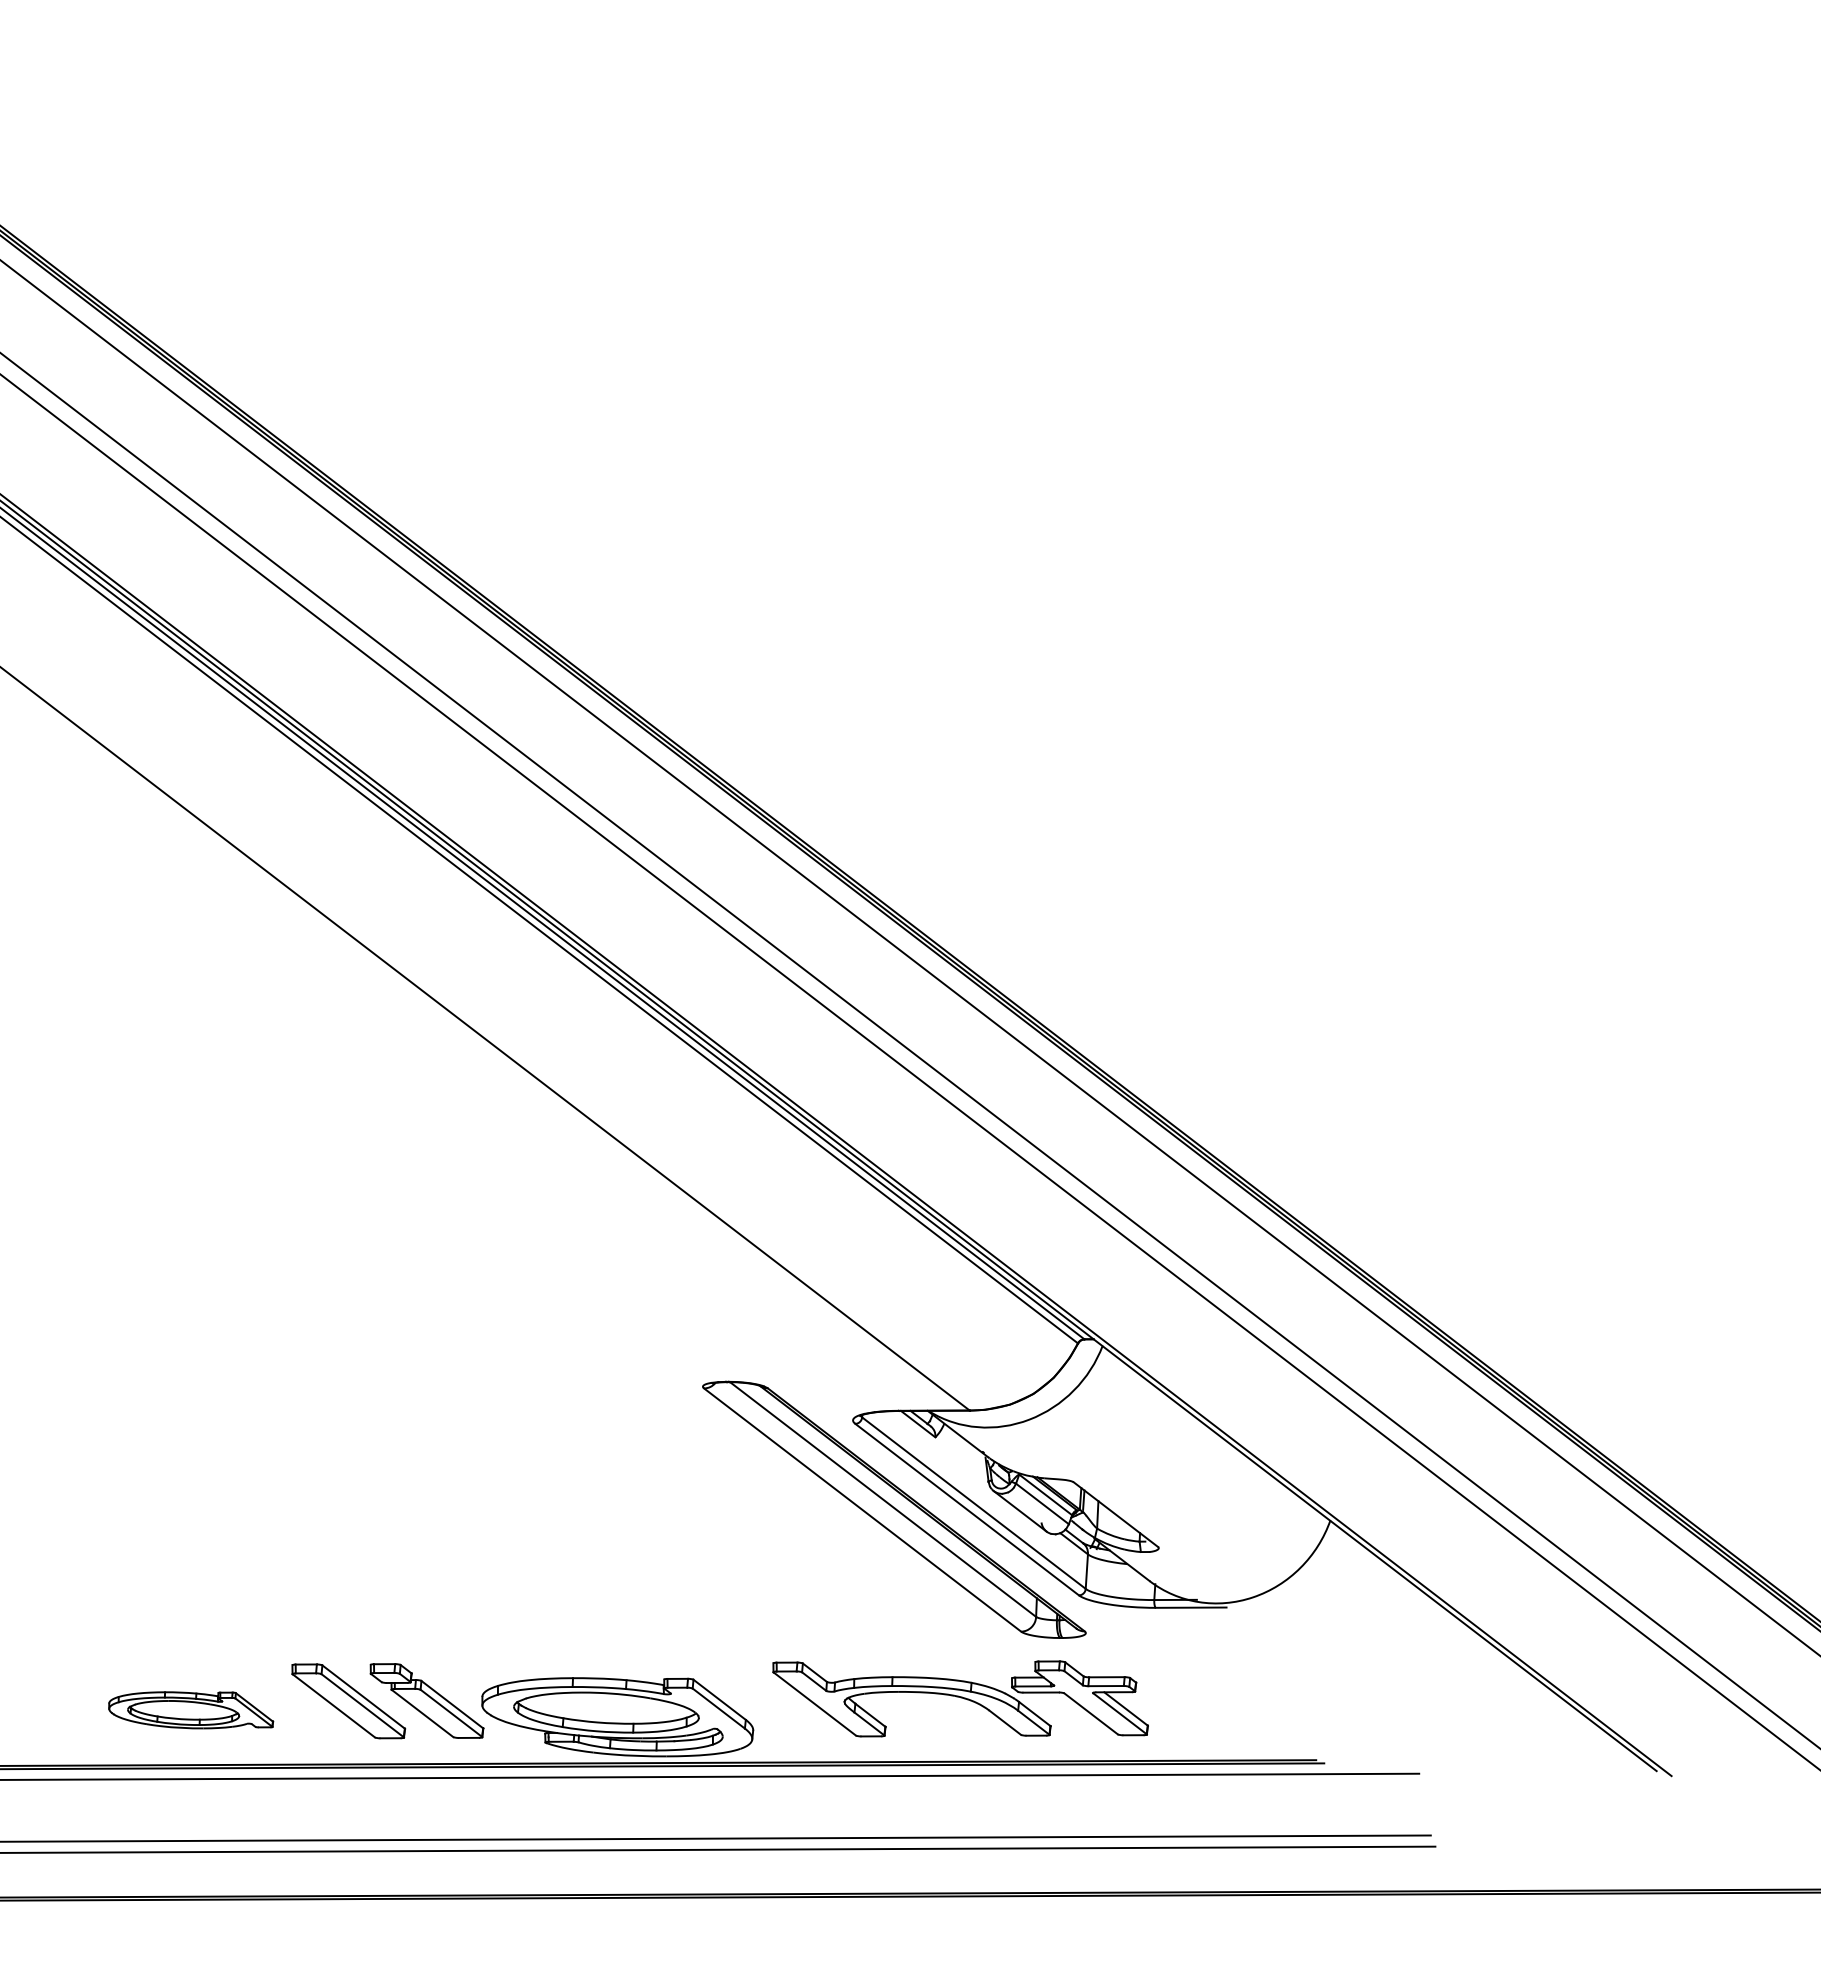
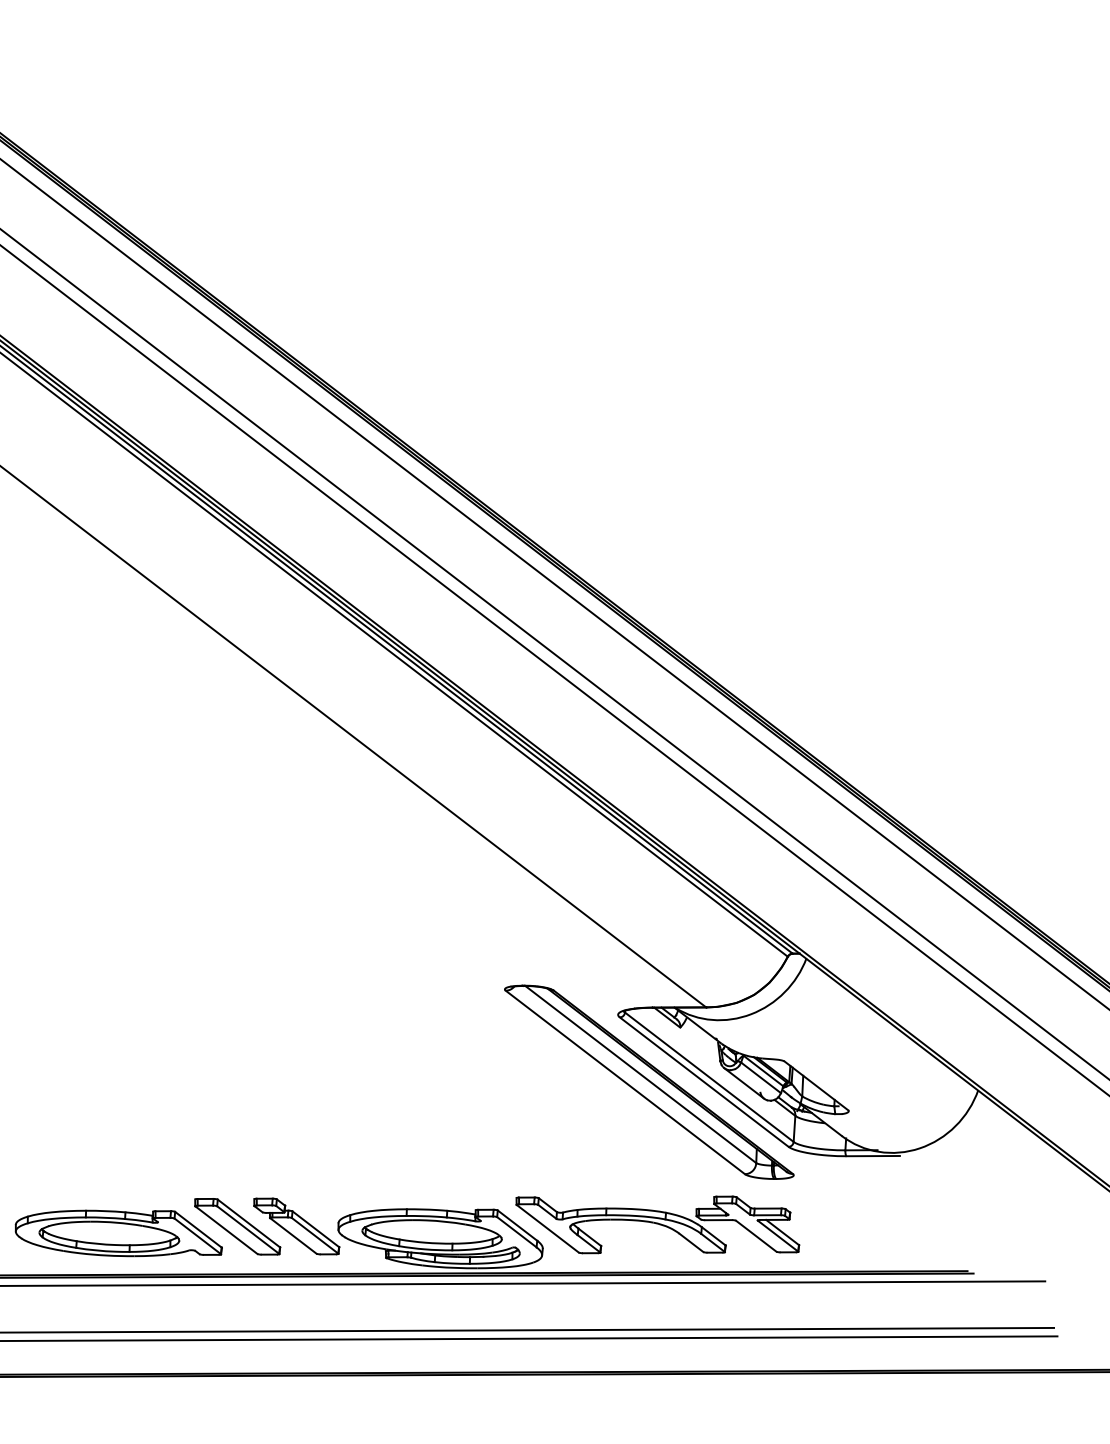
part: (960, 1698) -> (657, 1224), moved
part: (190, 1710) -> (118, 1233), size x1.67

